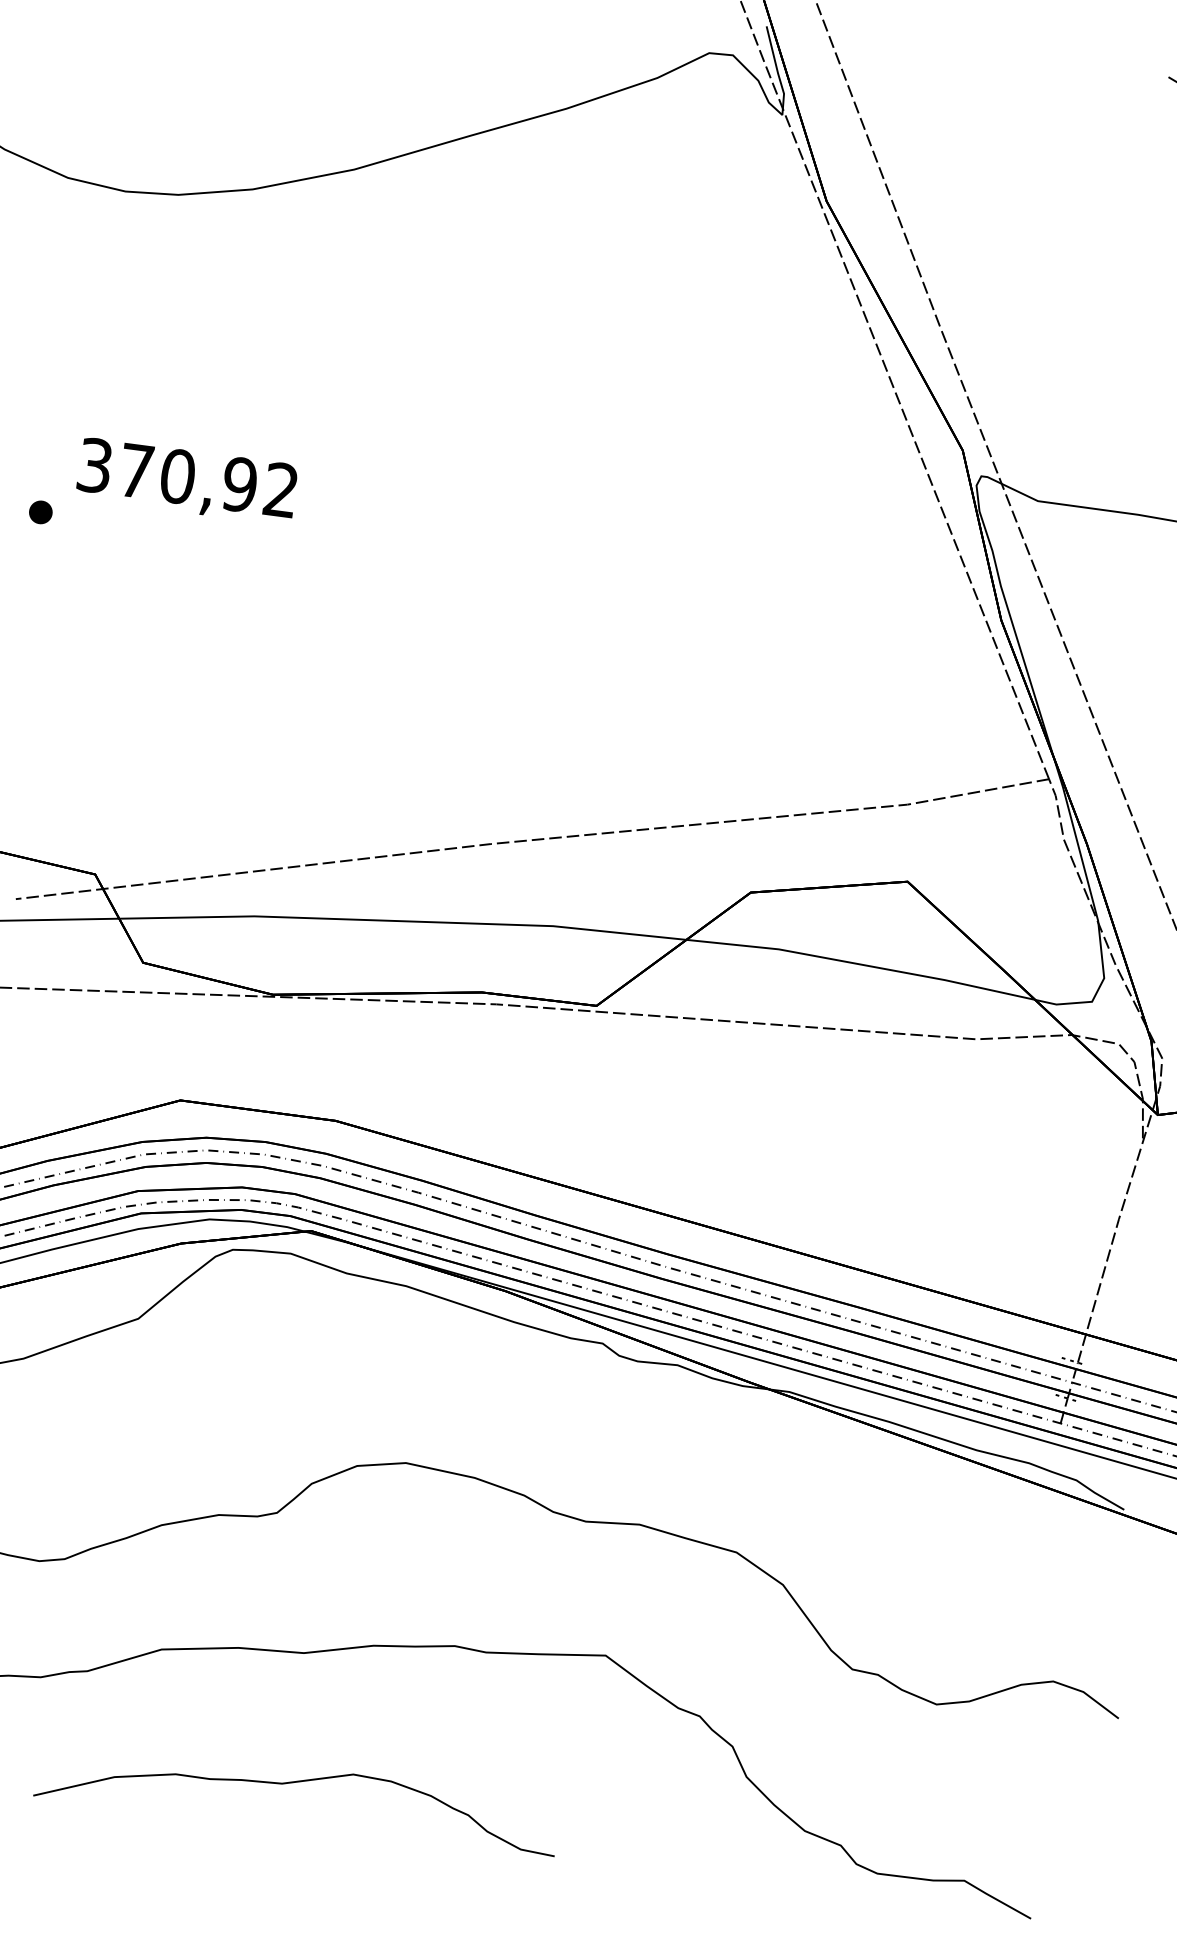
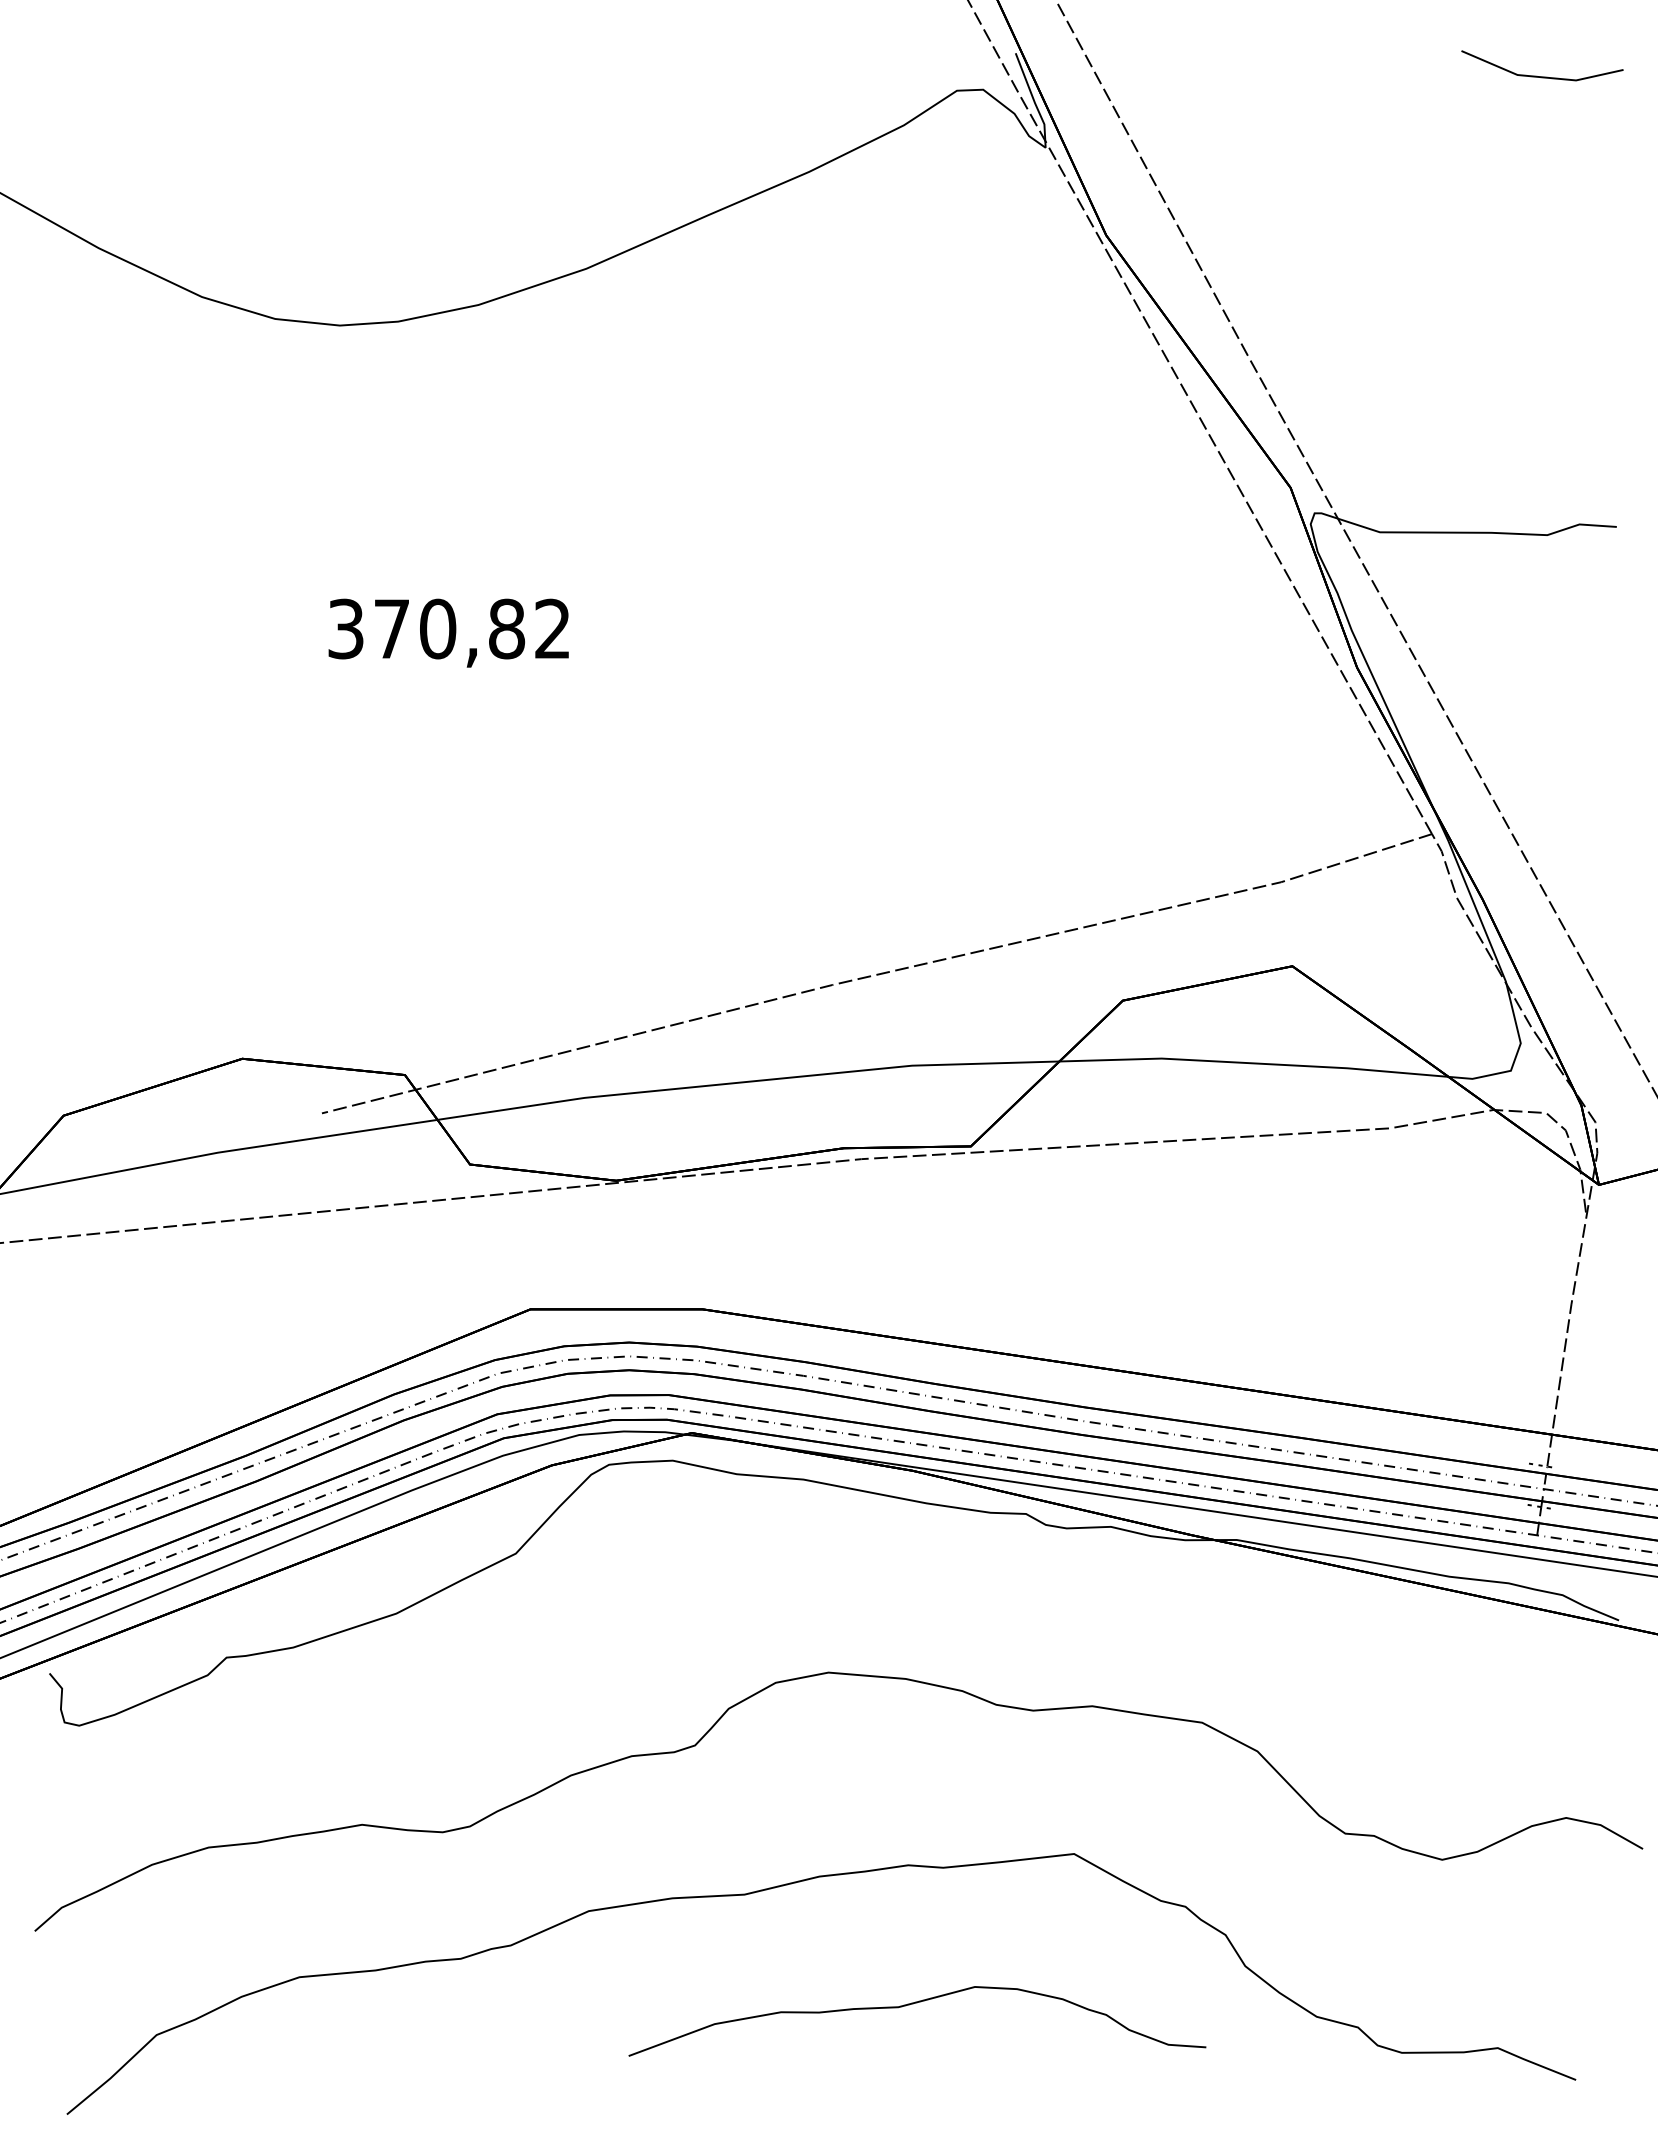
text: (239, 484) -> (506, 628), 370,92 -> 370,82
part: (40, 512) -> (293, 687), removed
curve: (295, 1783) -> (913, 2004), moved

